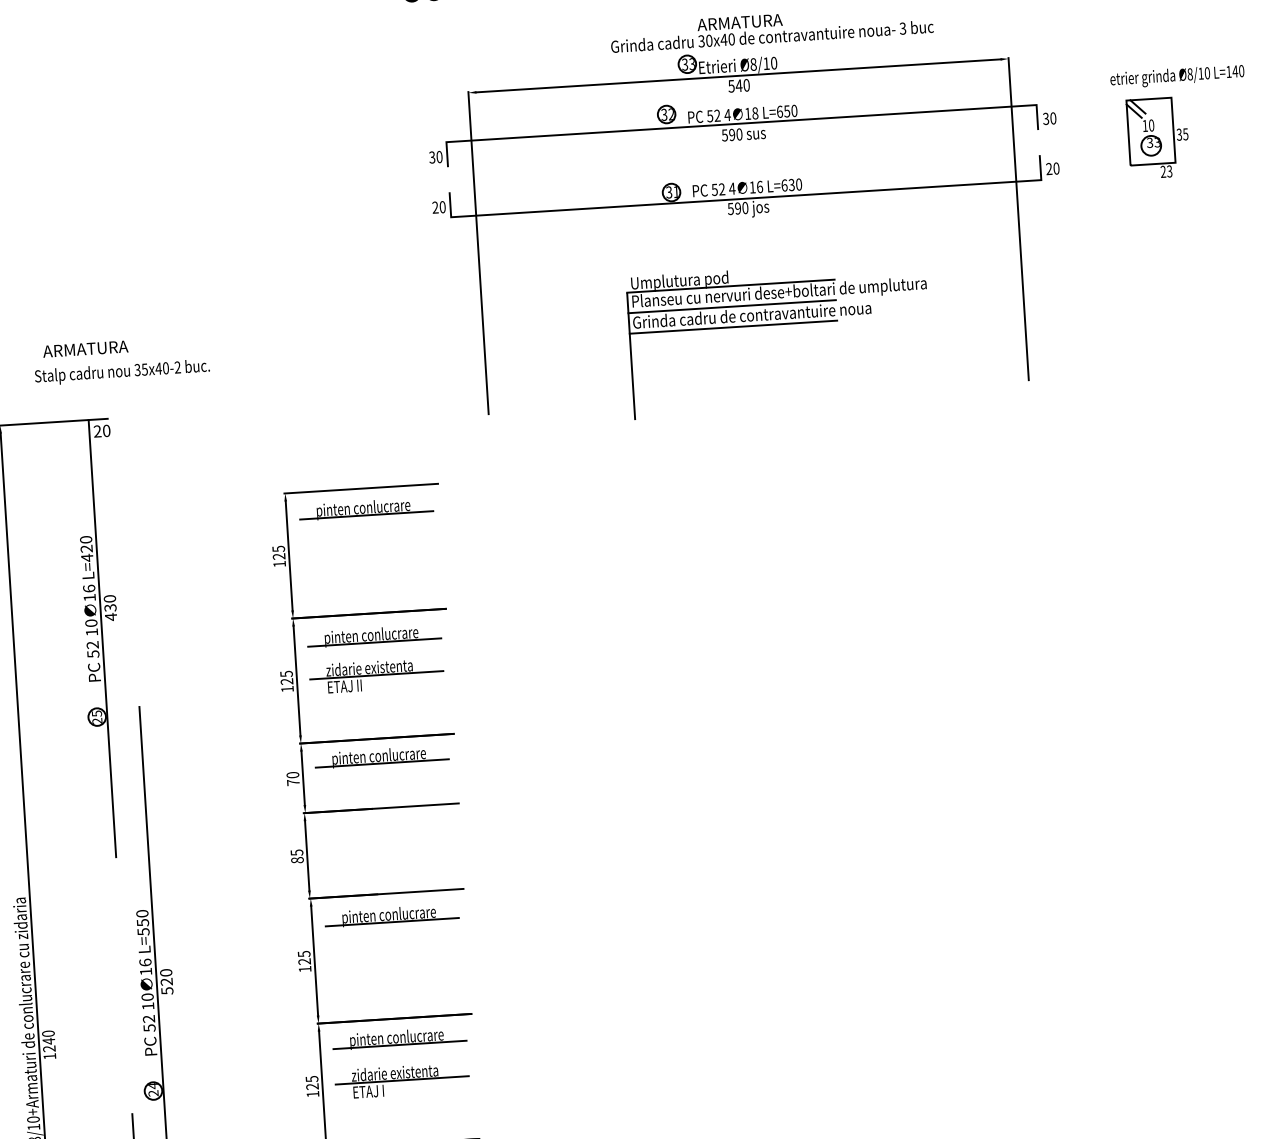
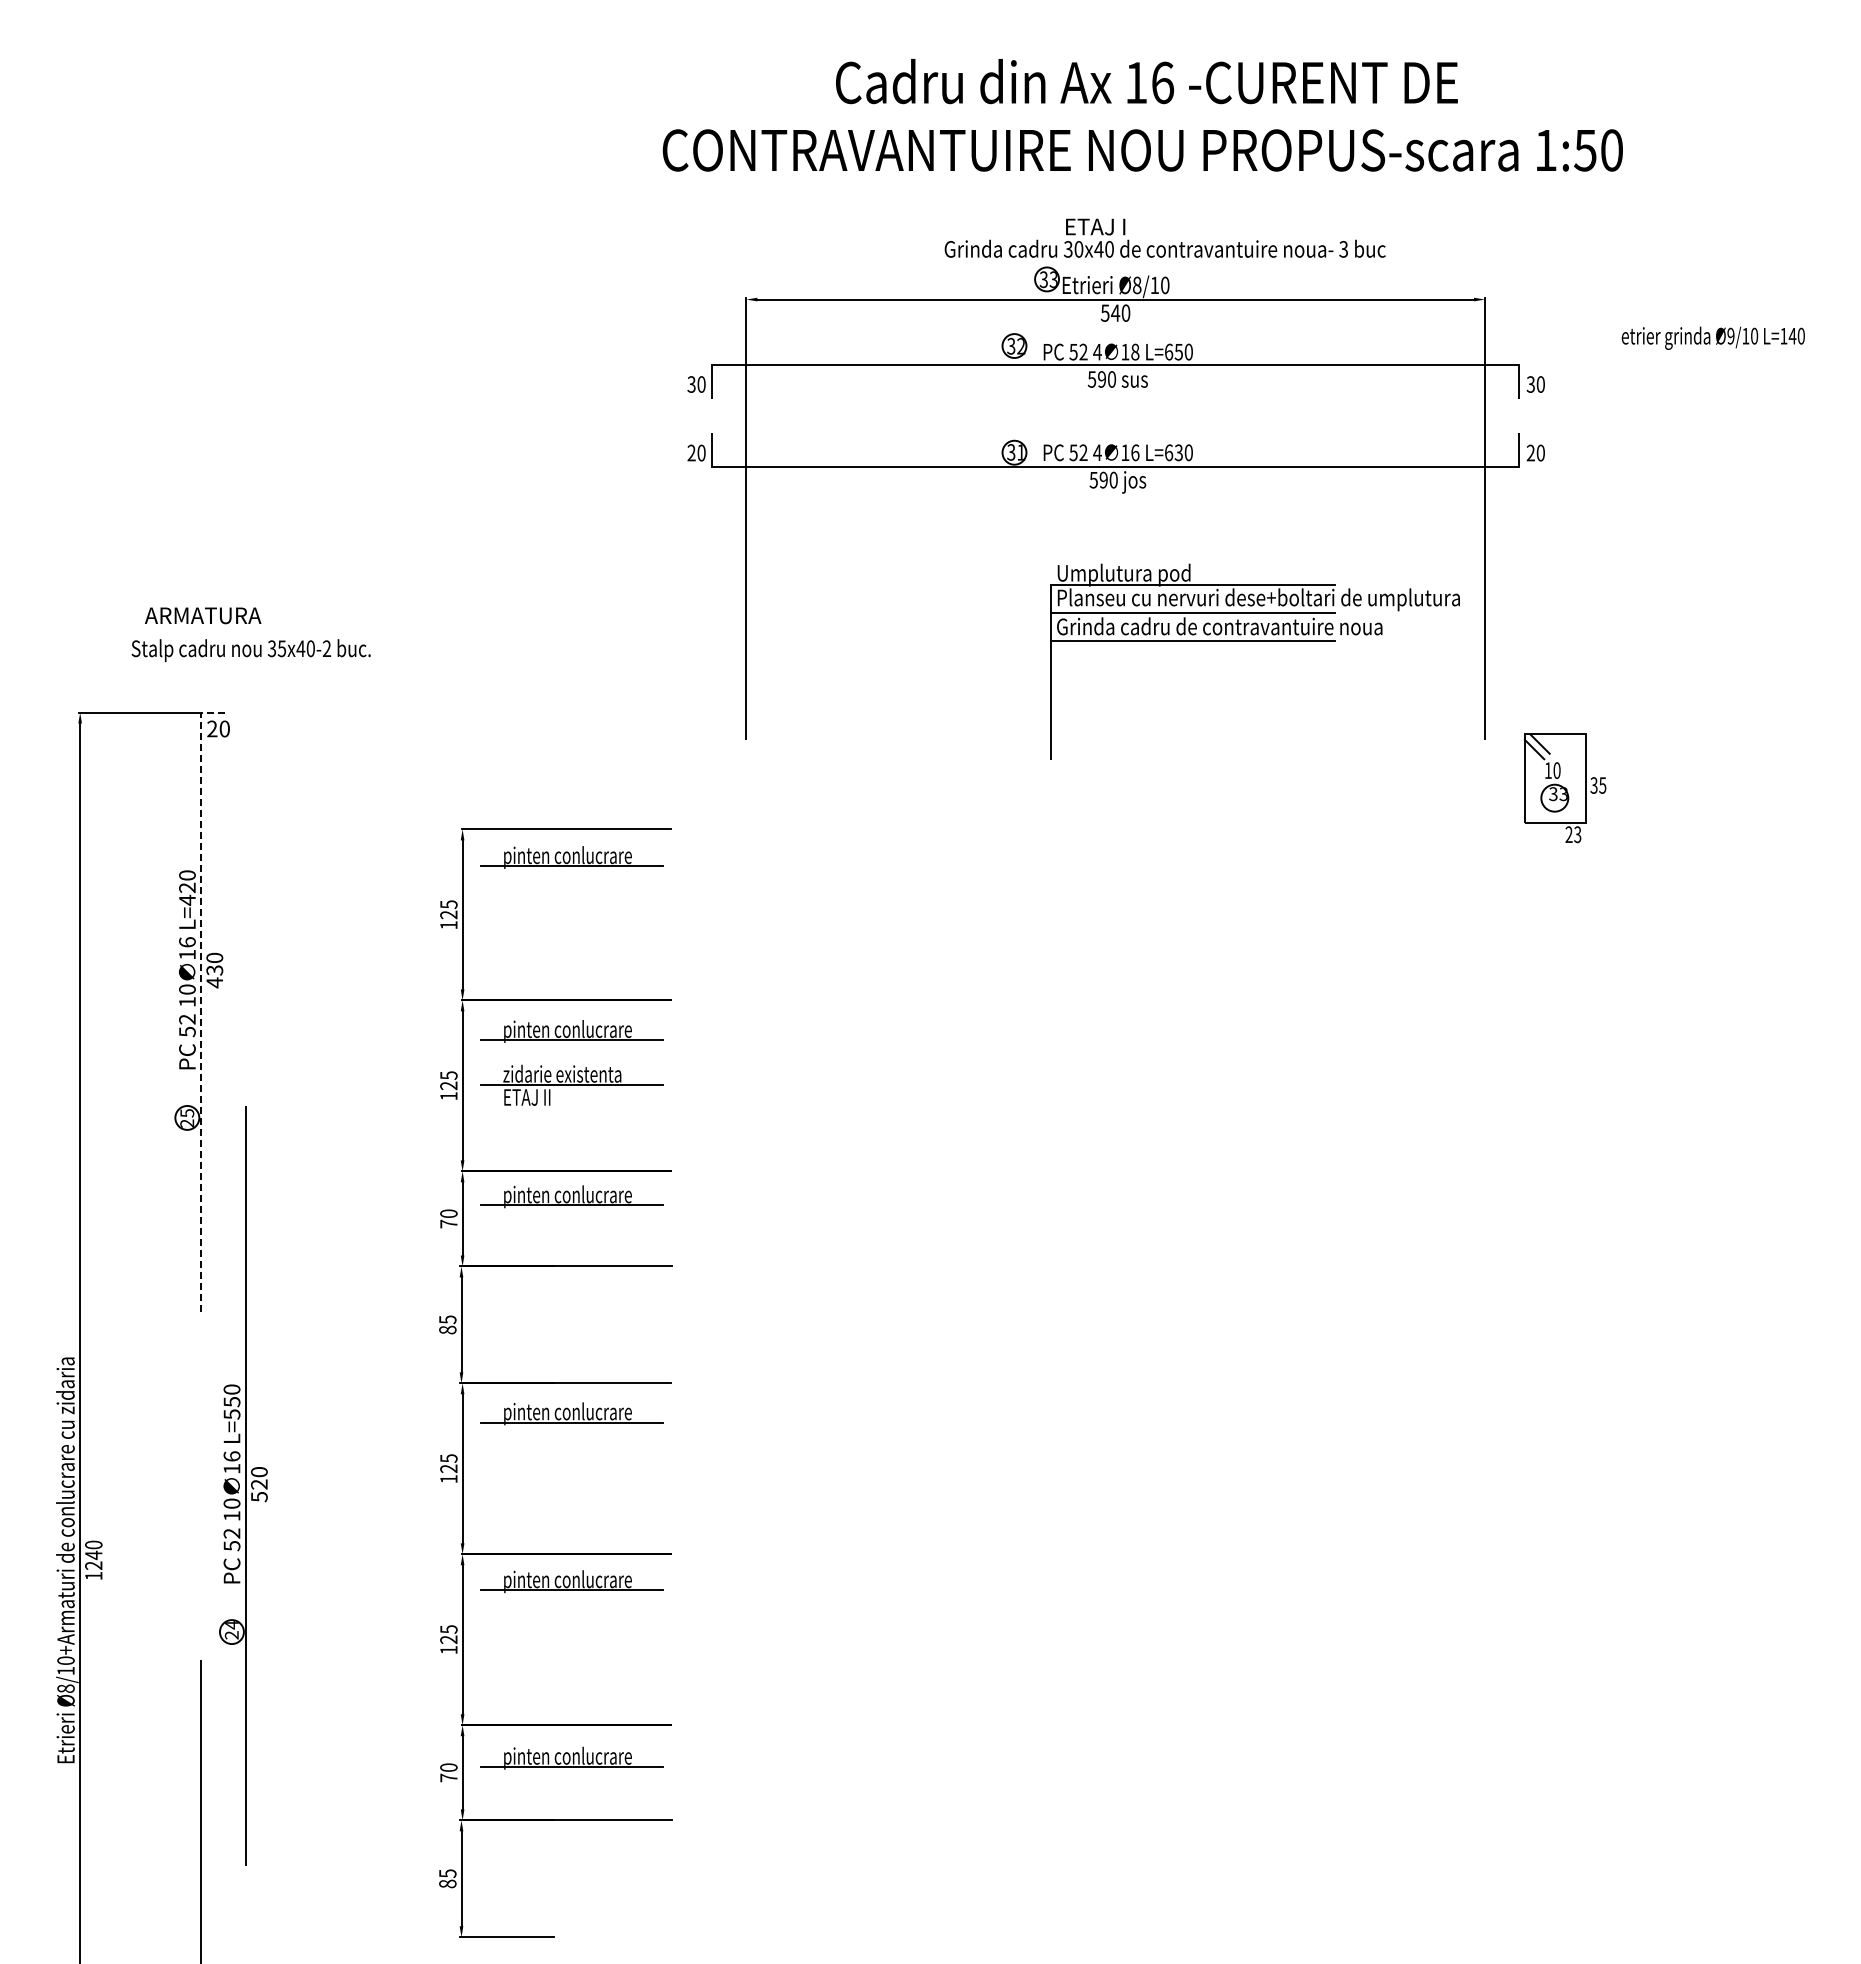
text: (740, 22) -> (1122, 226), ARMATURA -> ETAJ I
text: (1189, 73) -> (1730, 335), Ø8/10 -> Ø9/10
part: (1157, 138) -> (1564, 788), moved
part: (778, 324) -> (1254, 641), moved
line: (102, 628) -> (201, 997), solid -> dashed
part: (402, 1080) -> (571, 1638), removed

